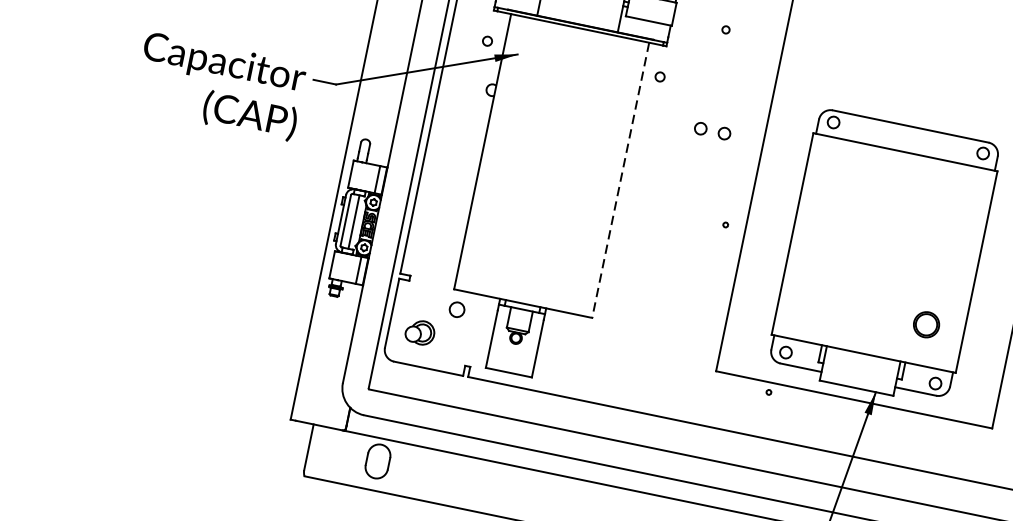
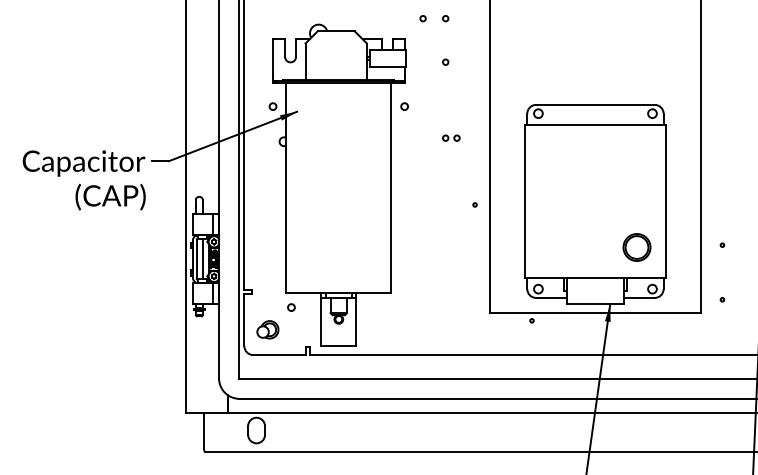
part: (713, 130) -> (451, 137), size x0.62
line: (620, 180) -> (391, 188), dashed -> solid
circle: (457, 309) -> (291, 307), size x0.62
part: (925, 324) -> (636, 247), size x1.43

